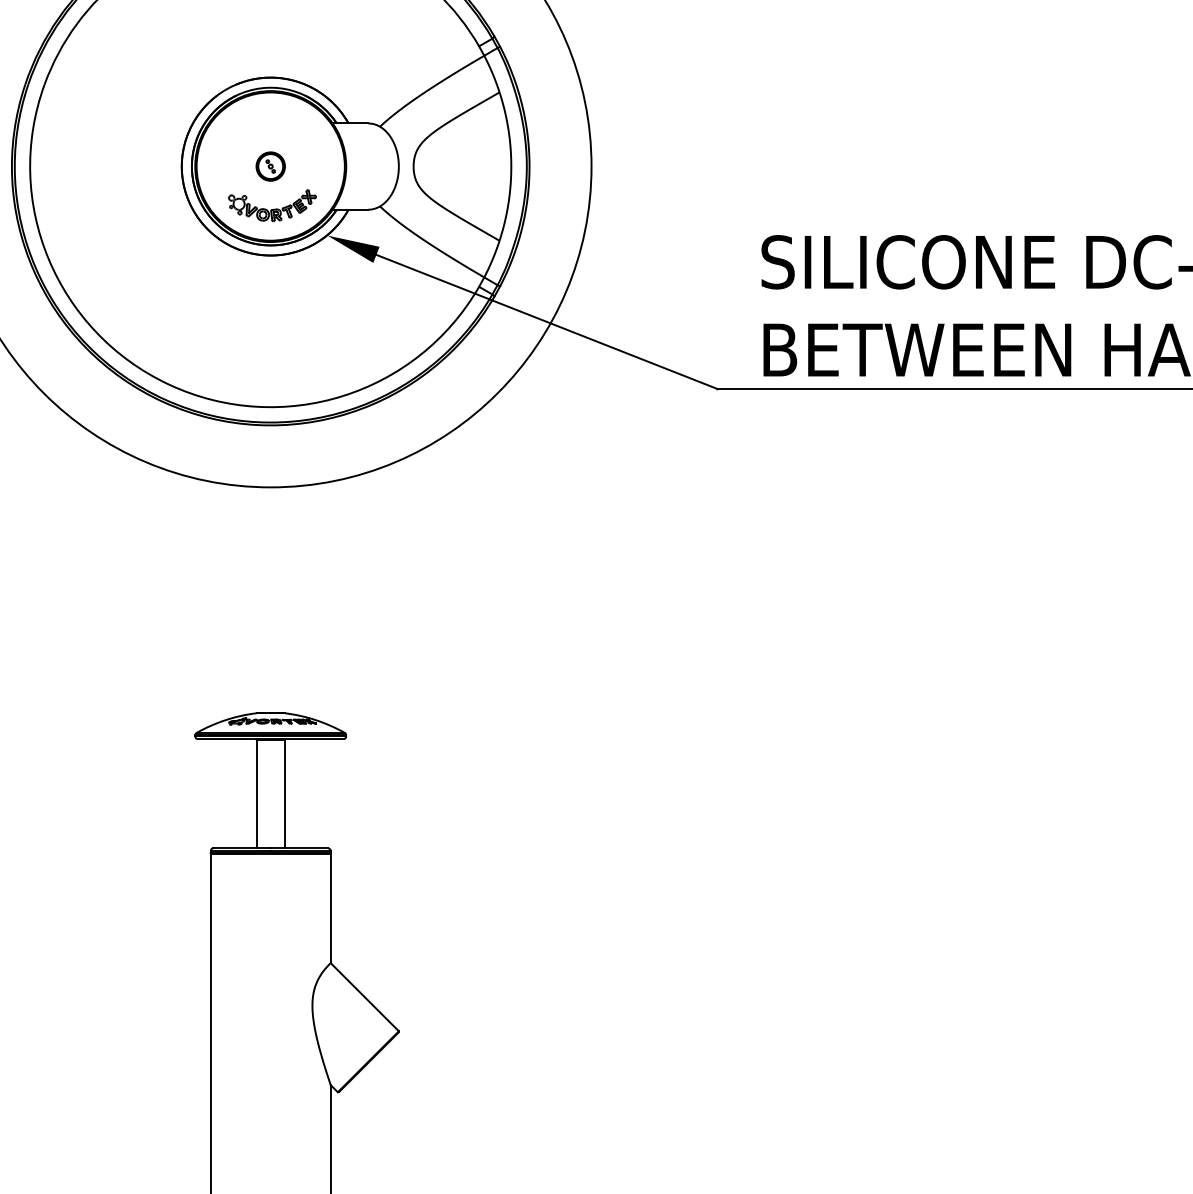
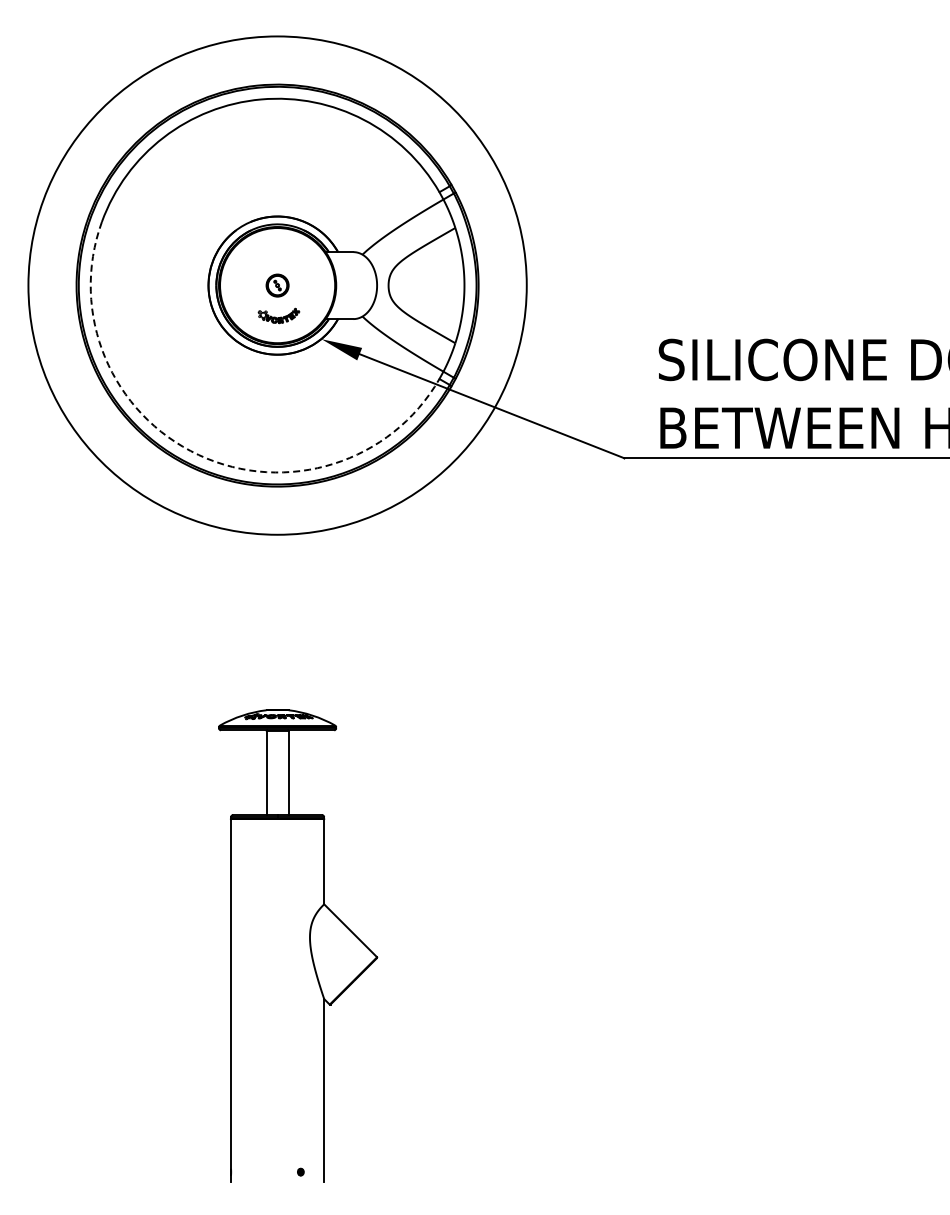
part: (271, 205) -> (278, 315), size x0.6
arc: (168, 385) -> (198, 455), solid -> dashed

